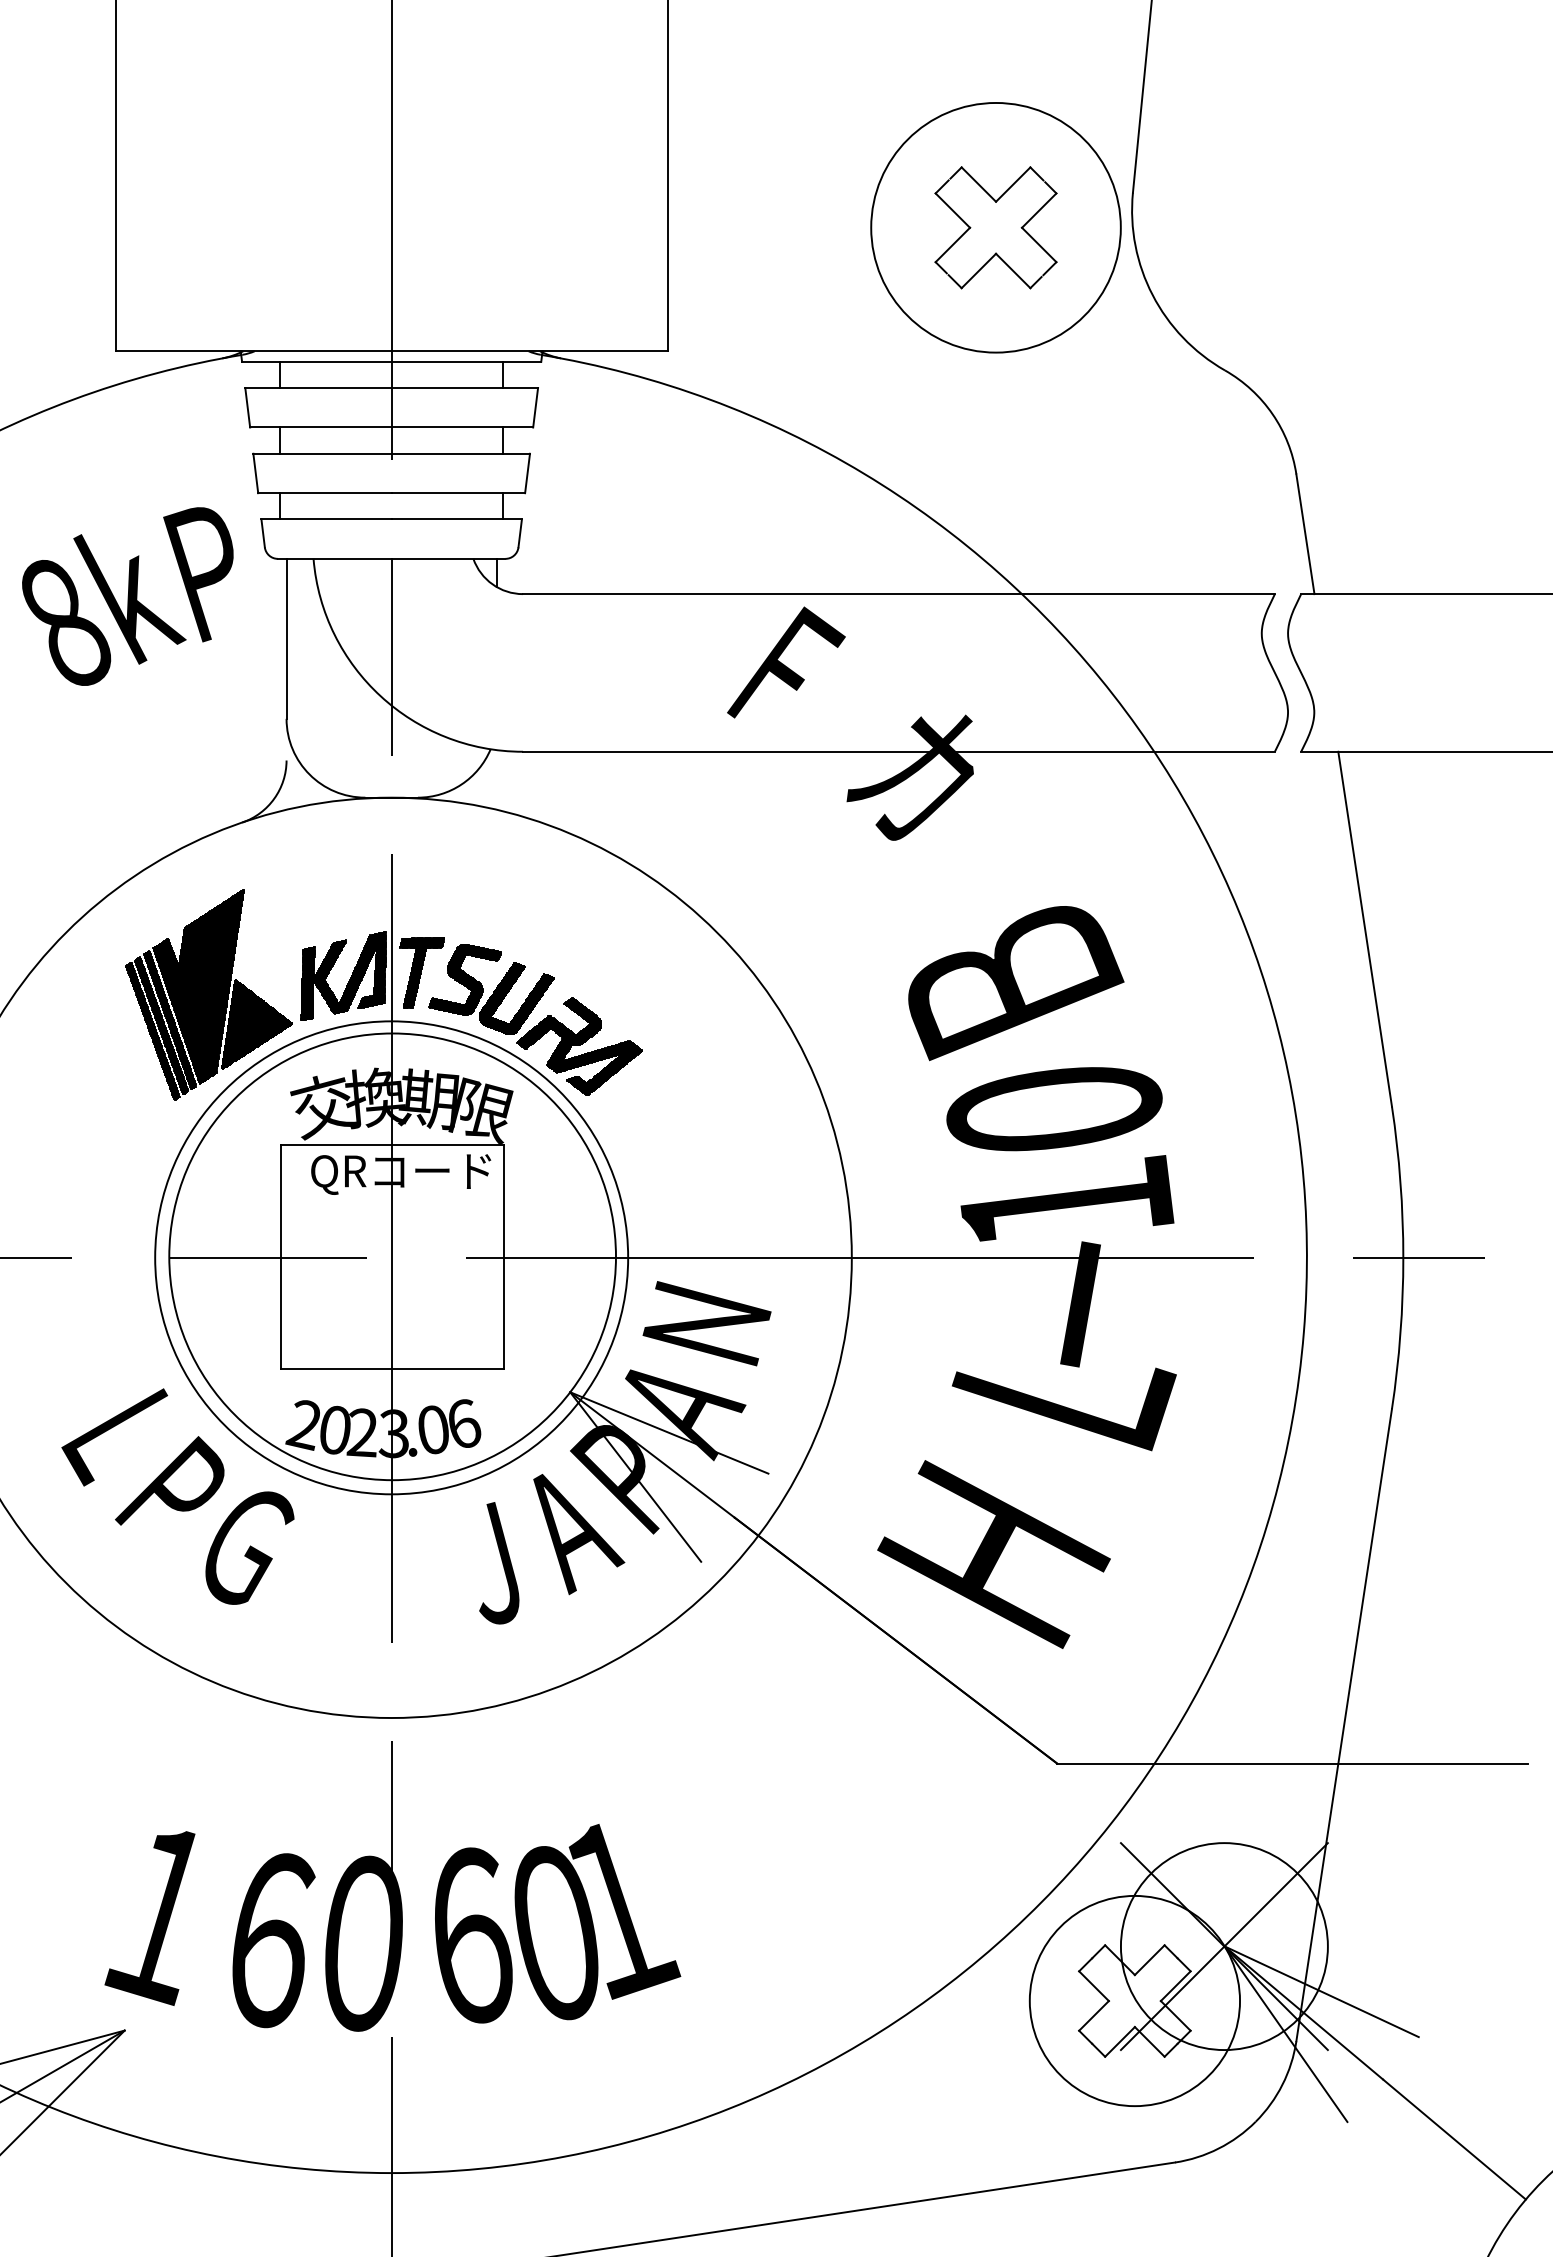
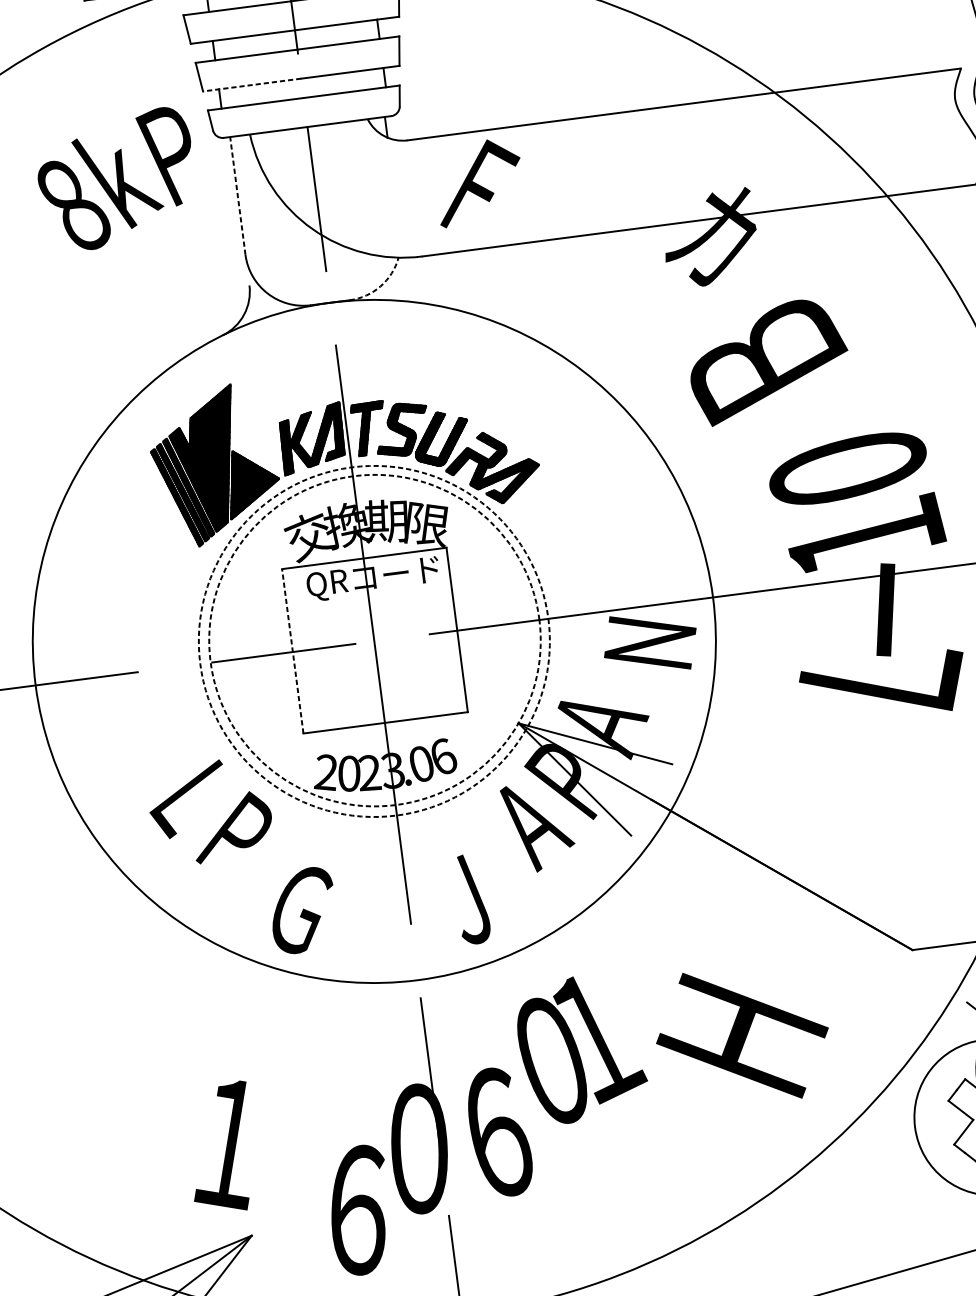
line: (324, 493) -> (251, 85), solid -> dashed
line: (286, 638) -> (237, 195), solid -> dashed
text: (786, 662) -> (479, 182), moved
arc: (461, 784) -> (380, 286), solid -> dashed
text: (1016, 983) -> (768, 361), moved
line: (280, 1256) -> (292, 651), solid -> dashed
circle: (392, 1256) -> (374, 640), solid -> dashed
circle: (391, 1257) -> (374, 641), solid -> dashed
text: (706, 1323) -> (649, 642), moved
text: (249, 1547) -> (302, 910), moved
text: (993, 1554) -> (742, 1035), moved
text: (499, 1563) -> (472, 899), moved
text: (149, 1918) -> (220, 1148), moved
text: (597, 1922) -> (581, 1049), moved
text: (273, 1940) -> (359, 1210), moved

